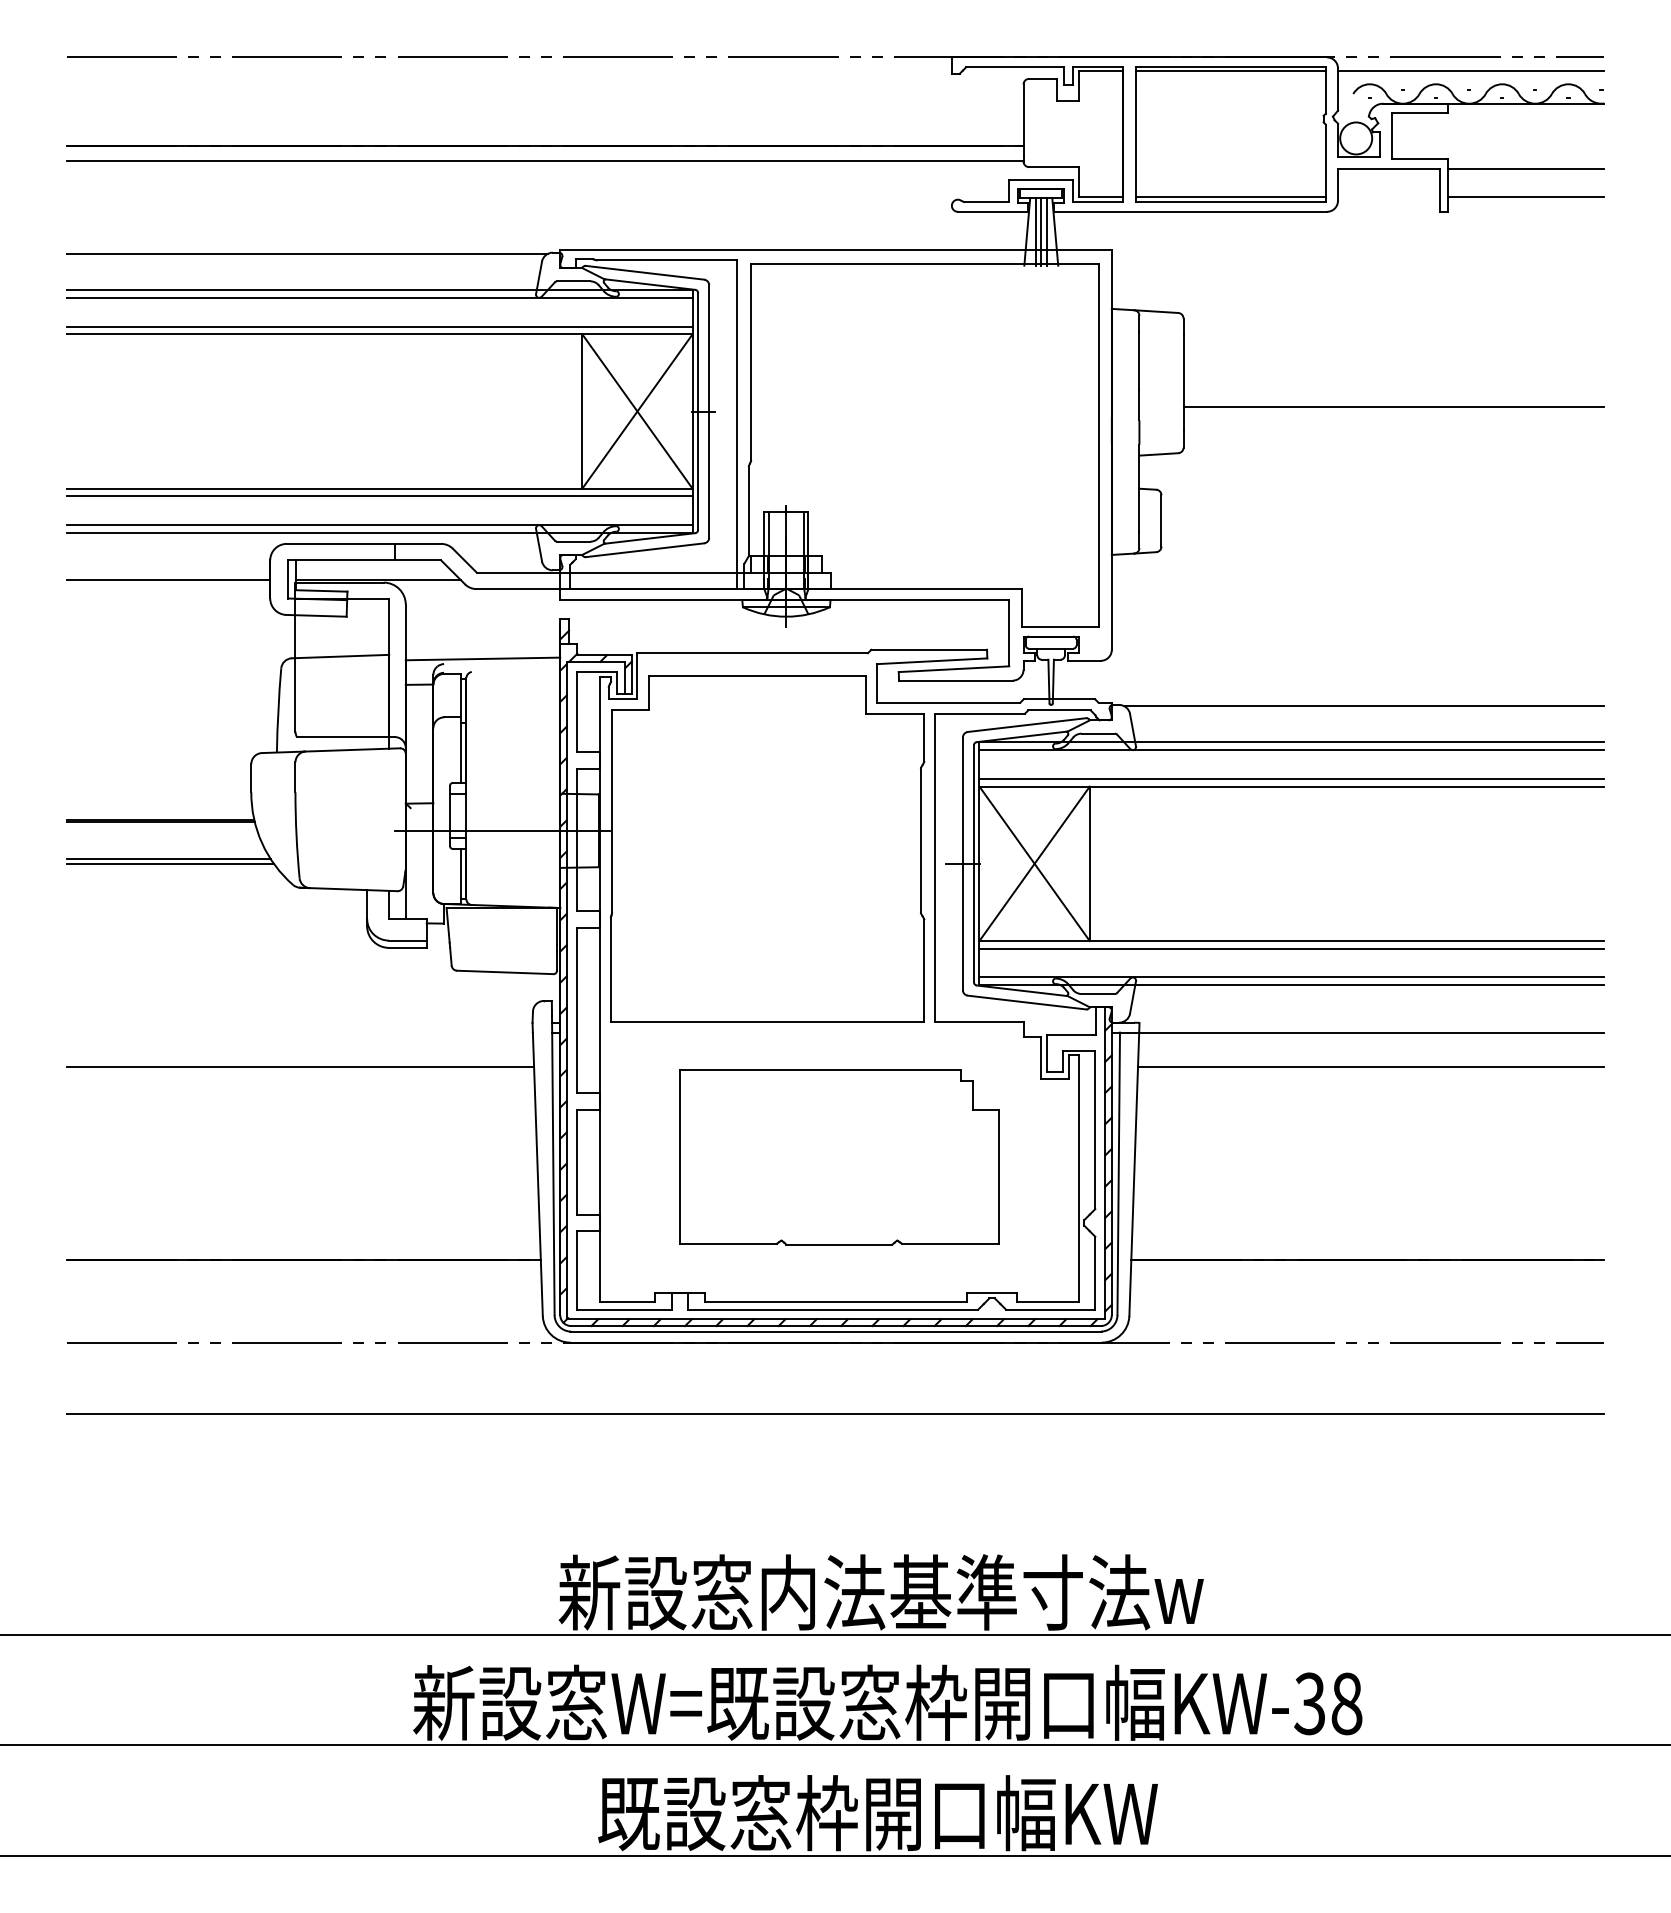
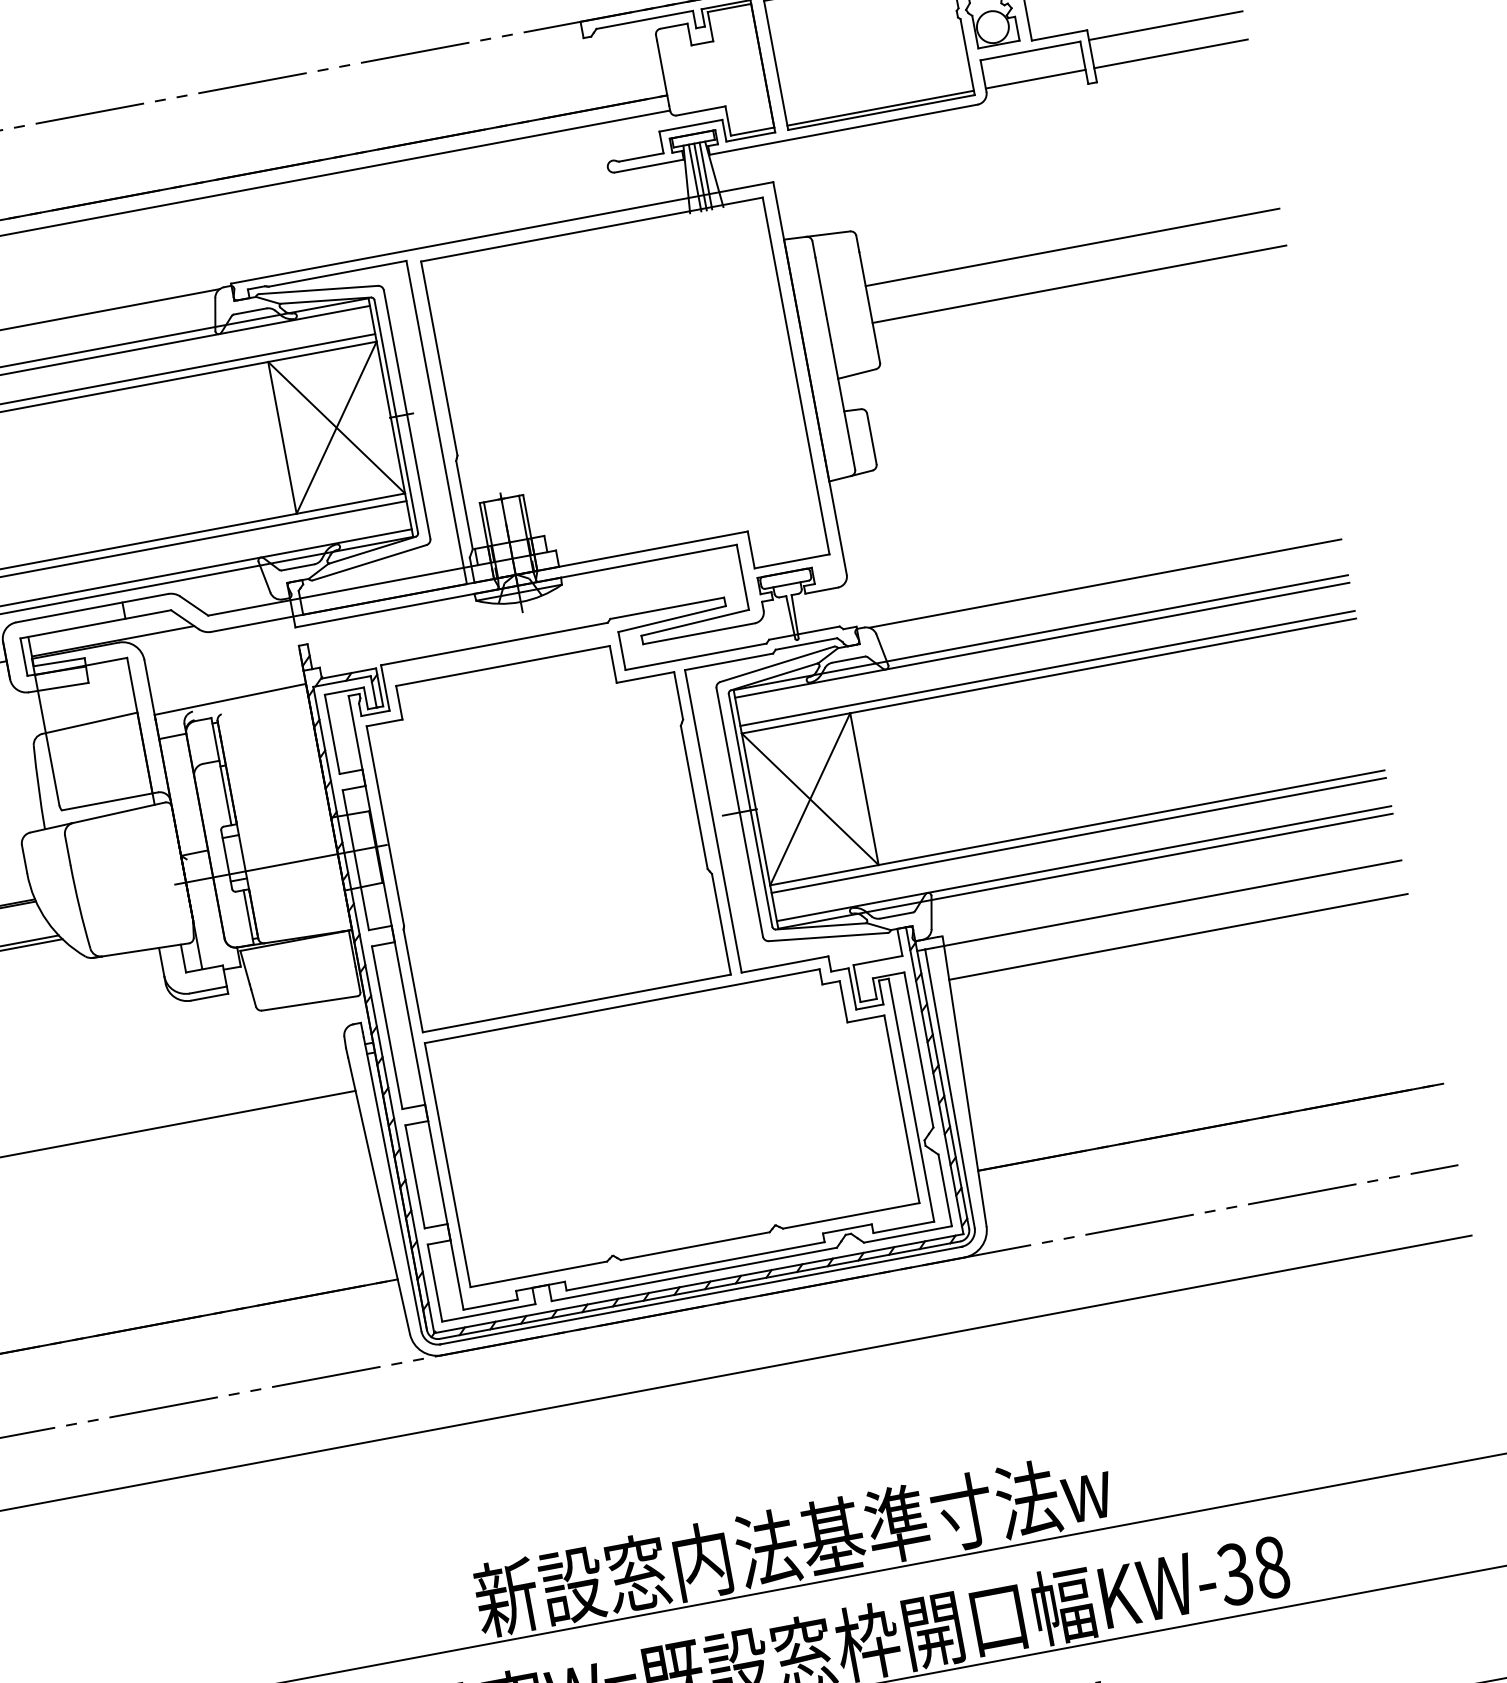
line: (1388, 197) -> (1035, 79), added
line: (1393, 369) -> (1072, 247), added
part: (839, 1157) -> (672, 1123), size x1.43

